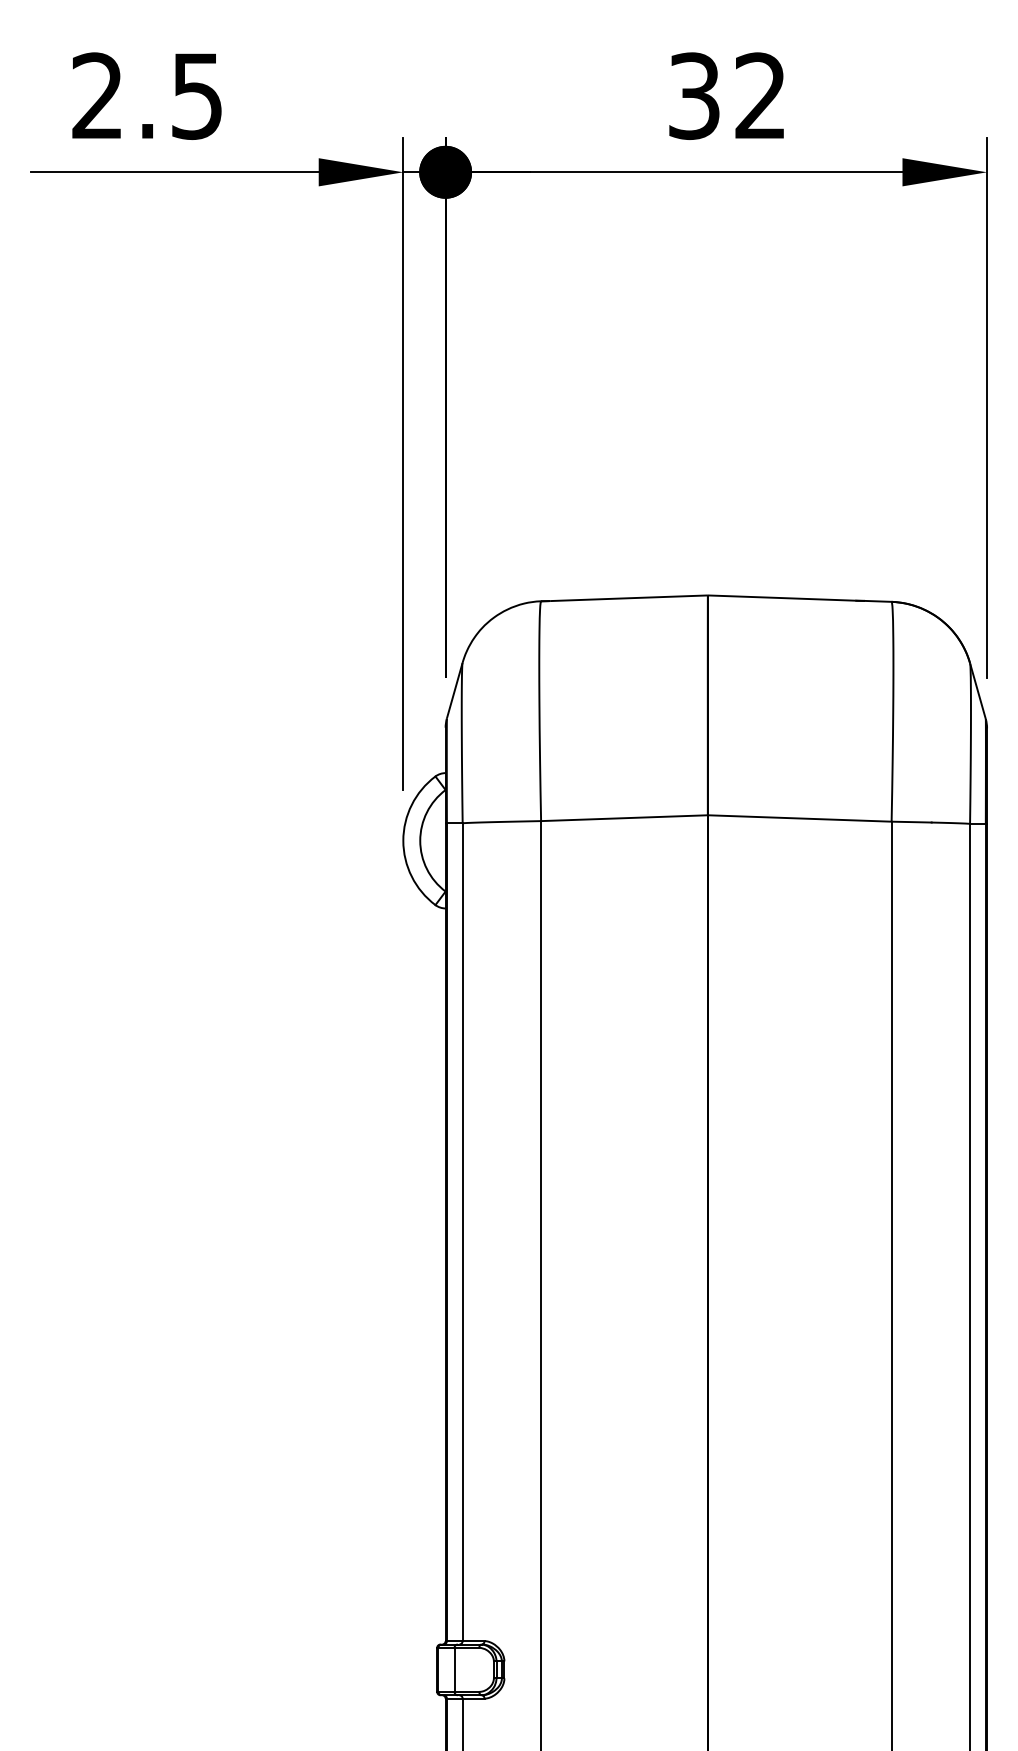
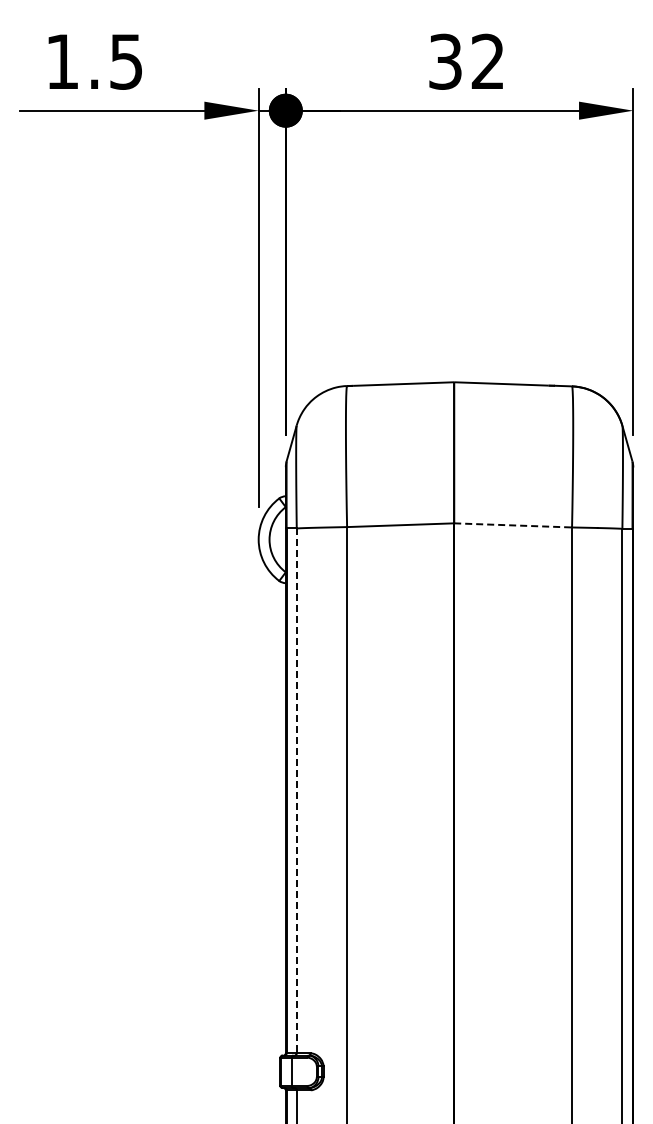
text: (96, 94) -> (61, 60), 2.5 -> 1.5
line: (800, 818) -> (513, 525), solid -> dashed
line: (462, 1233) -> (296, 791), solid -> dashed

